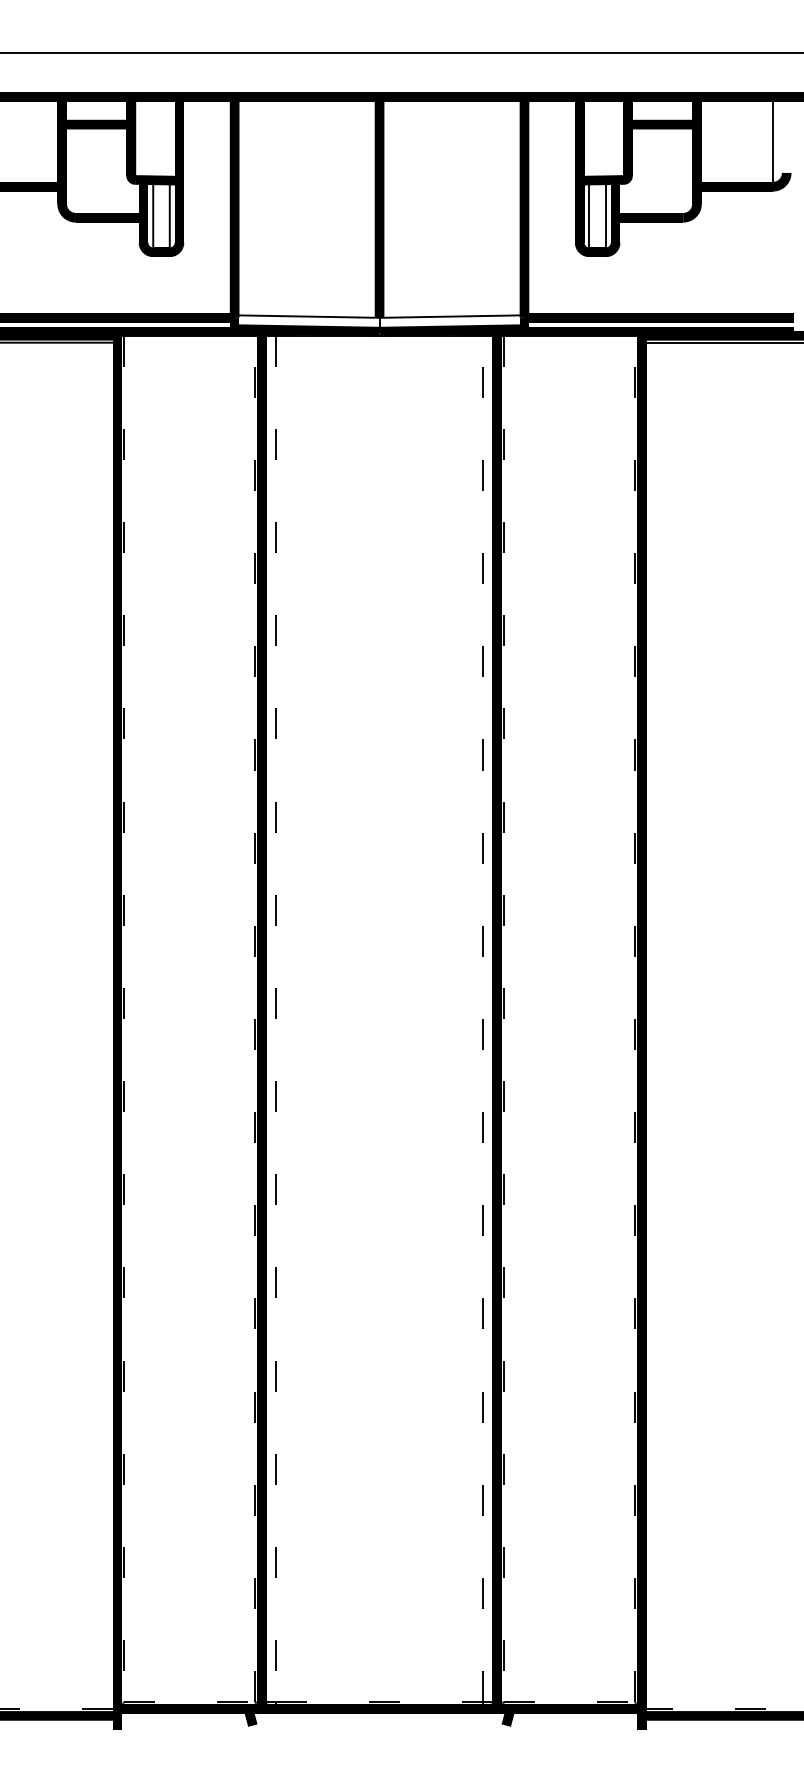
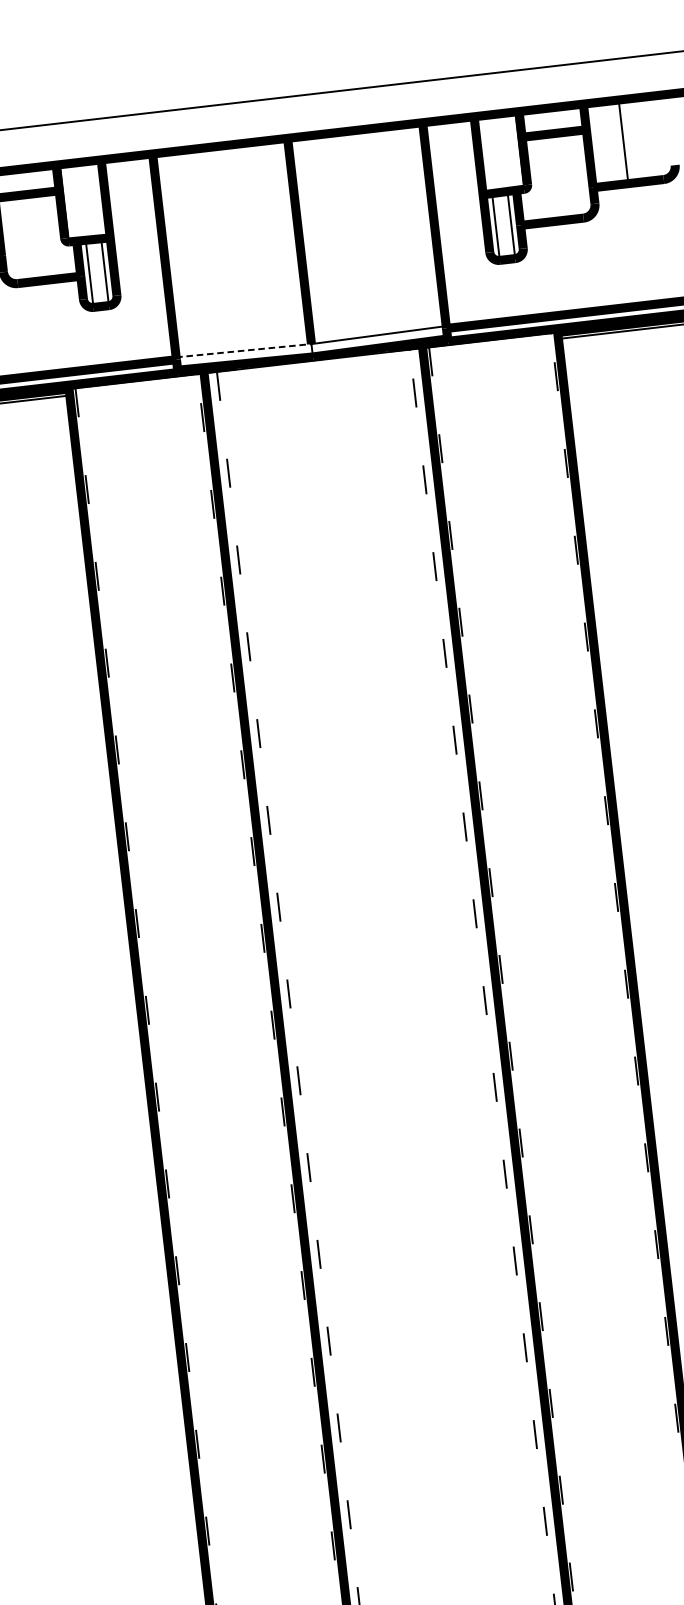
line: (772, 141) -> (623, 141), moved
line: (307, 316) -> (244, 350), solid -> dashed

